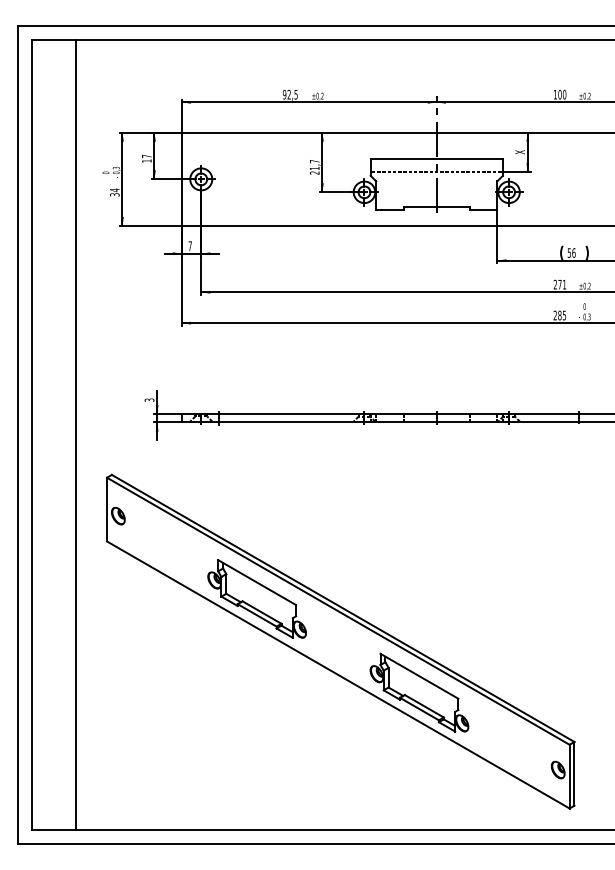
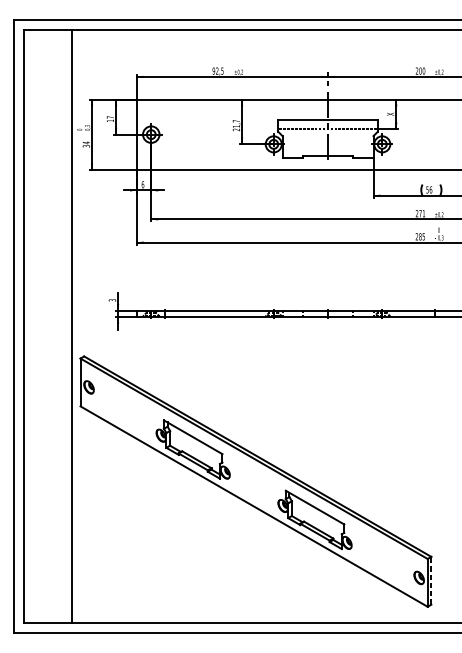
text: (554, 94) -> (416, 70), 100 -> 200
text: (189, 245) -> (142, 184), 7 -> 6
line: (76, 434) -> (71, 326), moved
line: (574, 773) -> (431, 580), solid -> dashed

